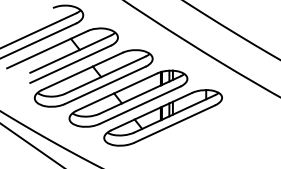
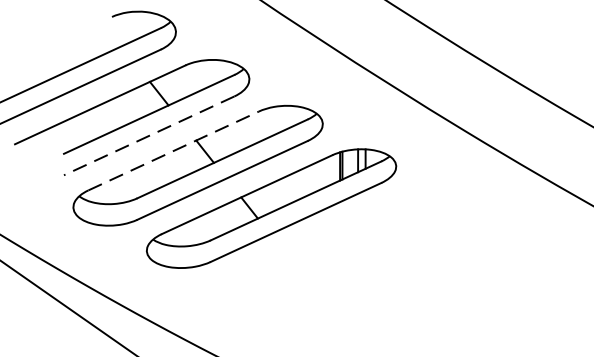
line: (70, 64) -> (148, 136), solid -> dashed
line: (82, 71) -> (174, 151), solid -> dashed
part: (162, 117) -> (343, 248), removed

